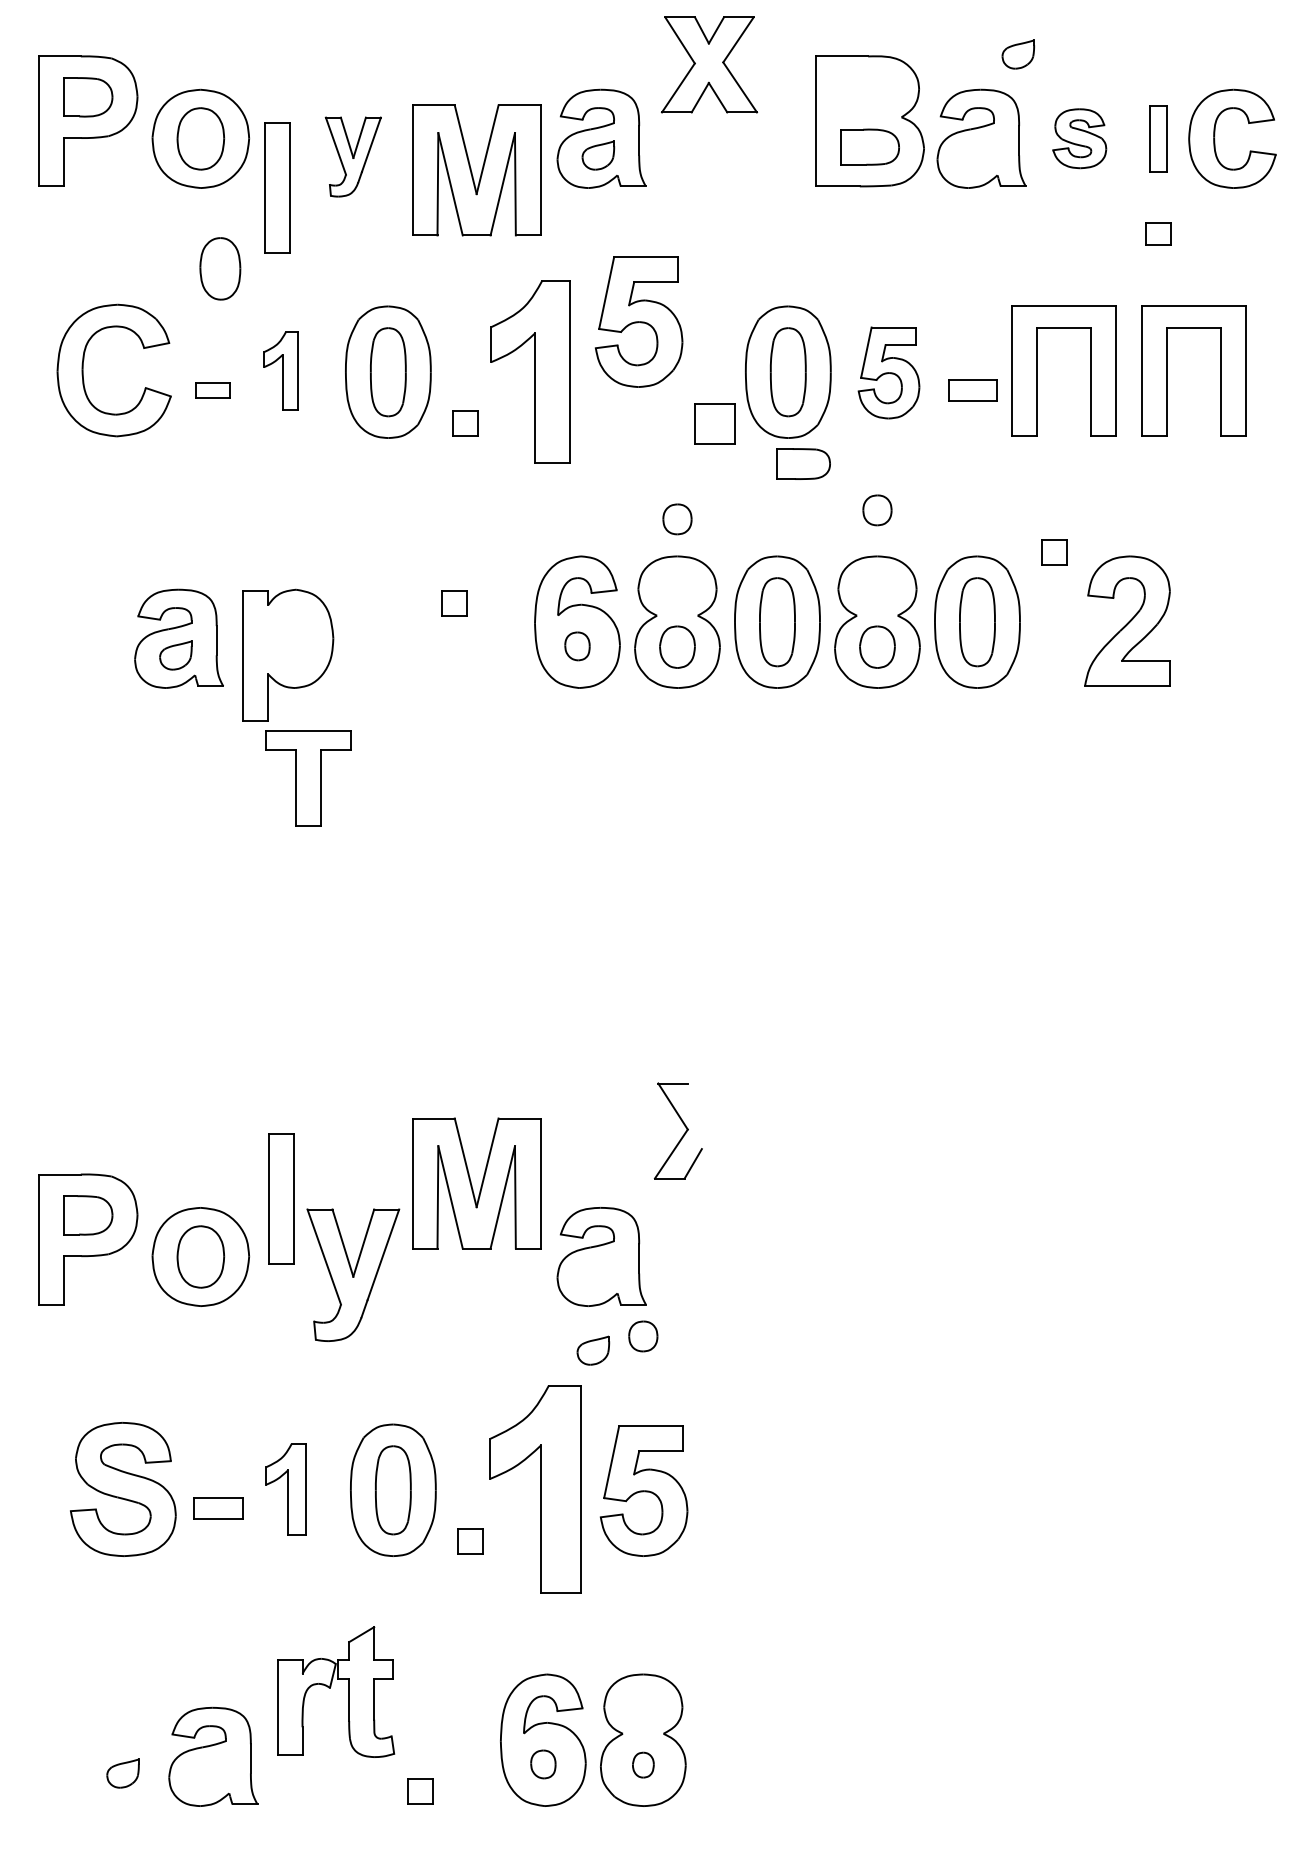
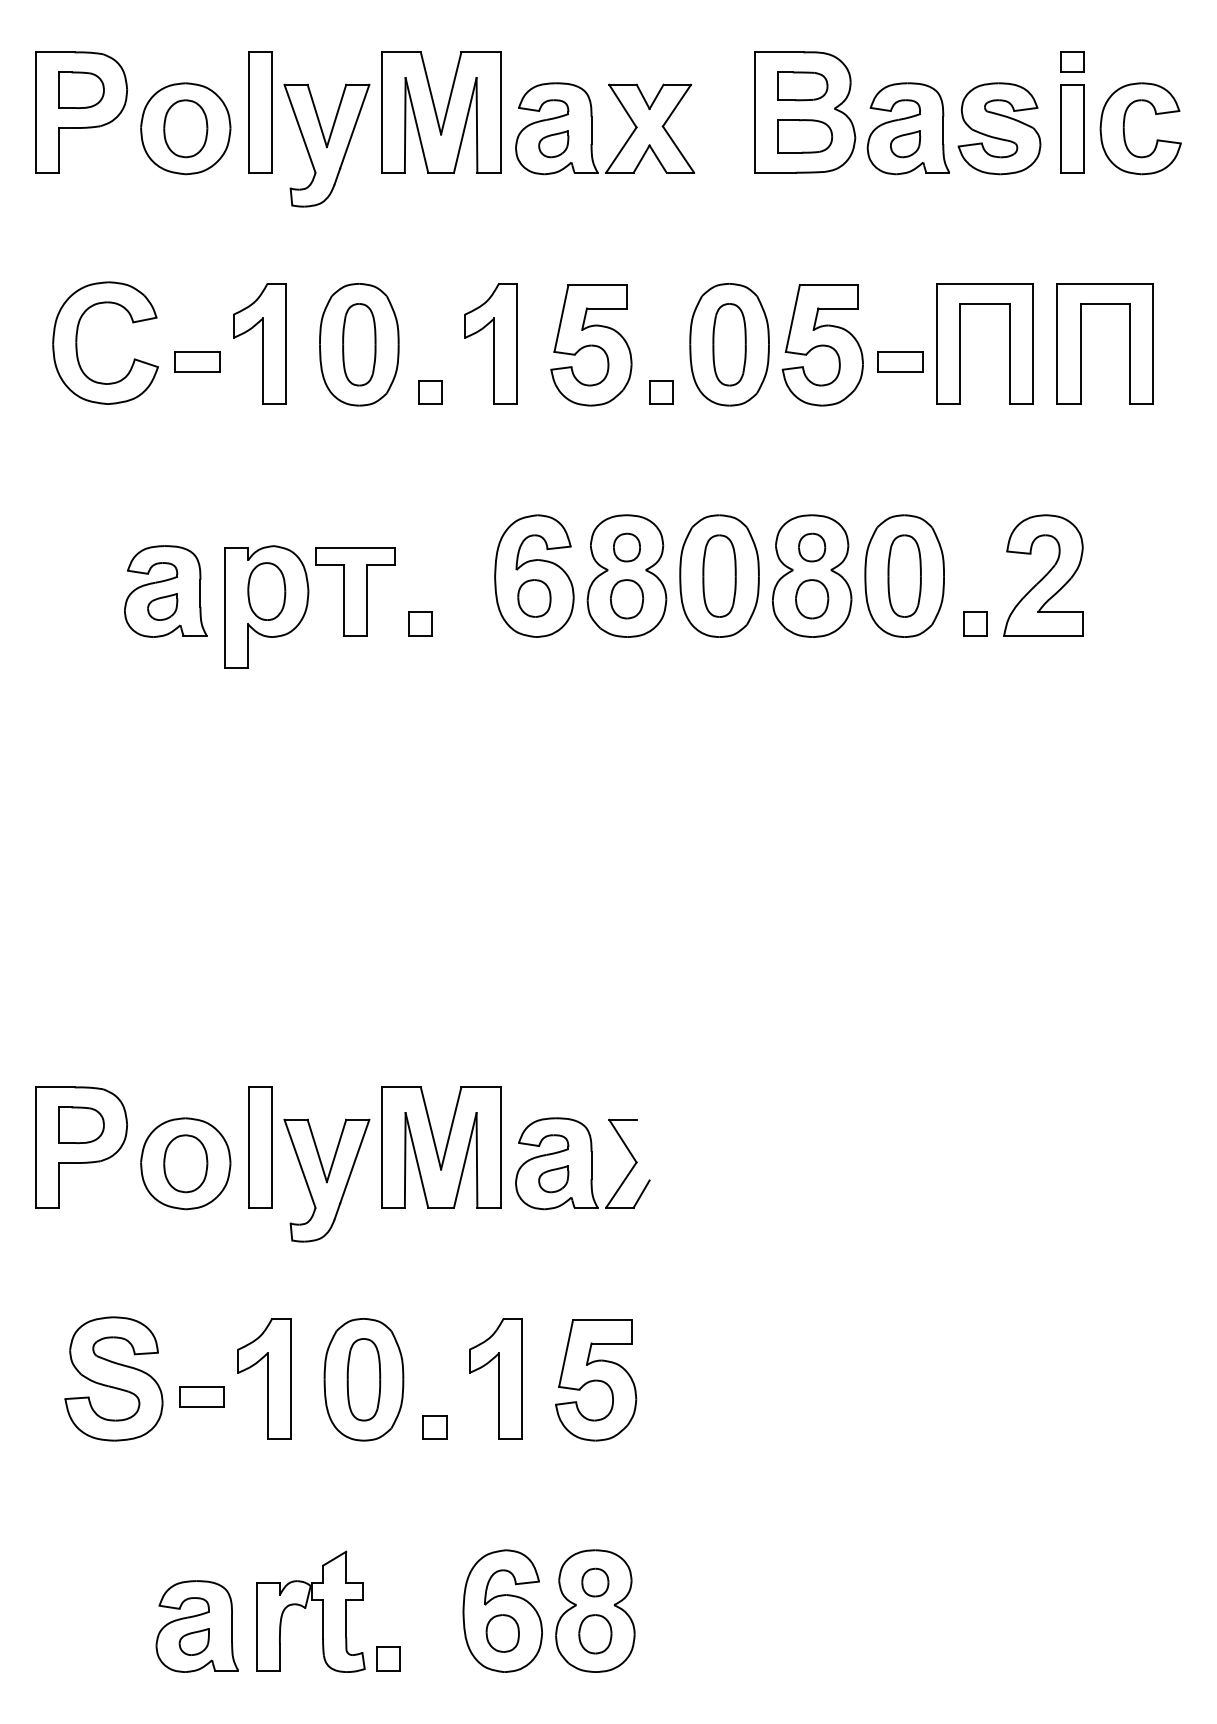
part: (1017, 54) -> (904, 144), moved
part: (709, 64) -> (650, 128), moved
part: (1079, 138) -> (999, 128), size x1.67
part: (1158, 138) -> (1072, 128), size x1.43
part: (353, 156) -> (327, 145), size x1.67
part: (476, 170) -> (440, 112), moved
part: (277, 187) -> (260, 111), moved
part: (1158, 233) -> (1072, 61), moved
part: (220, 268) -> (266, 591), moved
part: (638, 321) -> (590, 344), moved
part: (280, 370) -> (259, 343), size x1.67
part: (530, 370) -> (490, 343), size x0.71
part: (888, 372) -> (822, 344), size x1.43
part: (213, 390) -> (197, 361), size x1.43
part: (714, 423) -> (661, 392), size x0.62
part: (803, 463) -> (802, 85), moved
part: (877, 510) -> (812, 547), moved
part: (677, 519) -> (627, 547), moved
part: (1054, 552) -> (976, 623), moved
part: (454, 603) -> (420, 623), moved
part: (577, 646) -> (534, 598), size x1.43
part: (308, 778) -> (355, 591), moved
part: (684, 1132) -> (633, 1165), moved
part: (476, 1183) -> (440, 1147), moved
part: (281, 1198) -> (260, 1147), moved
part: (643, 1336) -> (595, 1582), moved
part: (593, 1350) -> (553, 1179), moved
part: (285, 1489) -> (264, 1379), size x1.43
part: (535, 1489) -> (495, 1379), size x0.62
part: (330, 1688) -> (305, 1608), moved
part: (543, 1764) -> (502, 1633), size x1.43
part: (643, 1764) -> (595, 1633), size x1.67
part: (122, 1773) -> (193, 1641), moved

